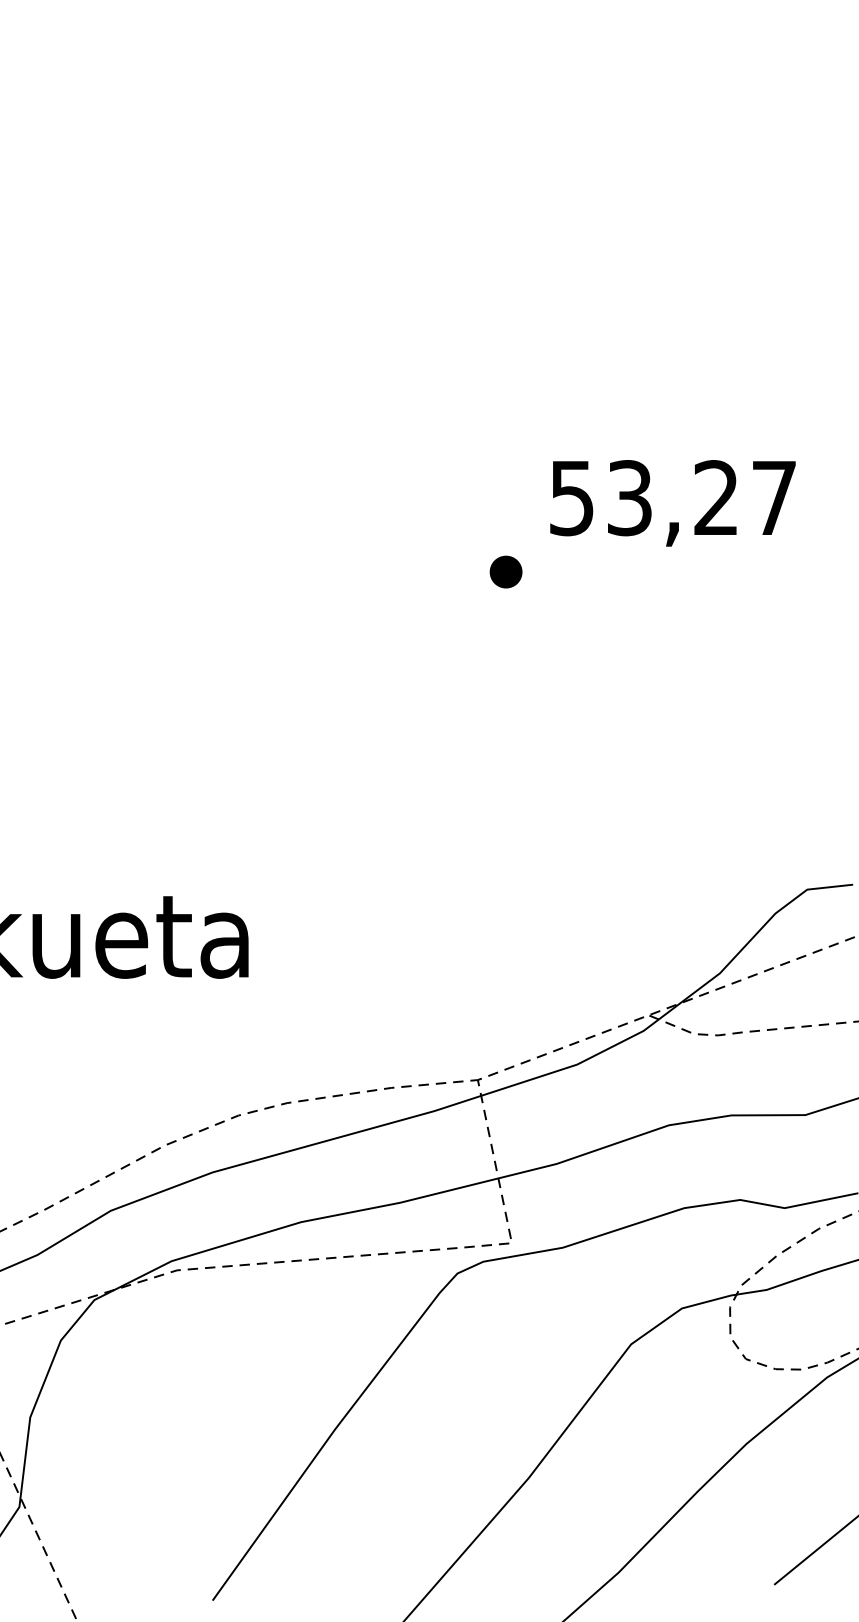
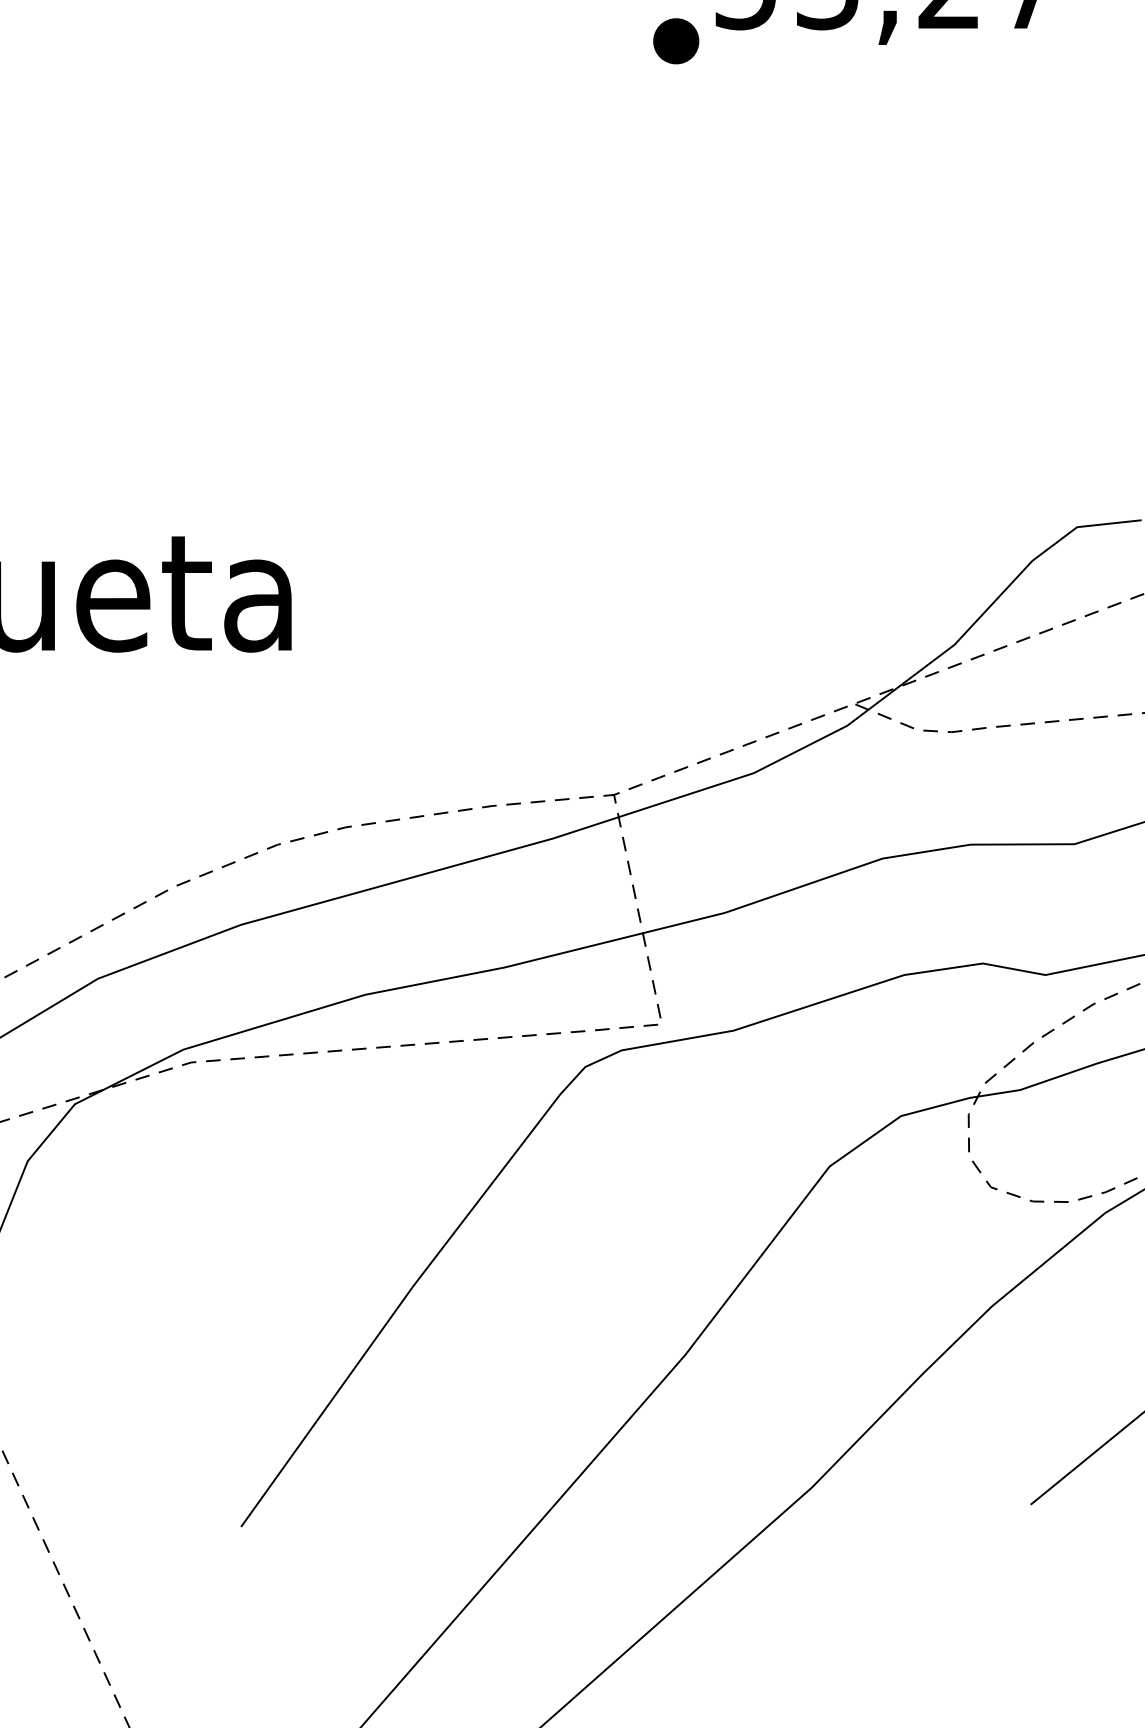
part: (505, 571) -> (675, 40), moved

